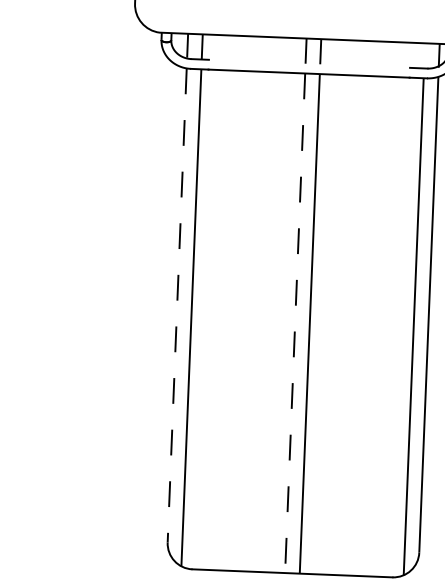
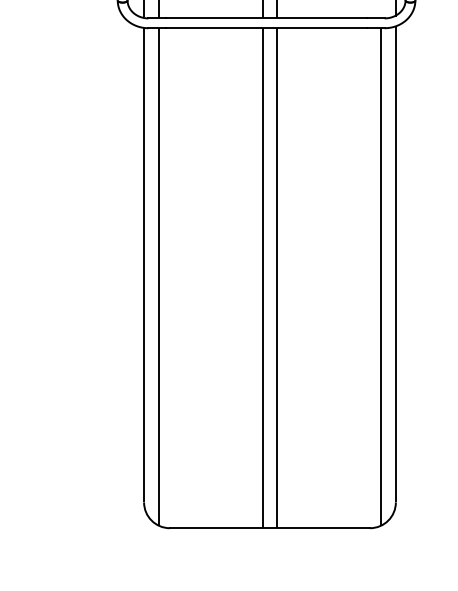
line: (309, 63) -> (266, 18), added
line: (177, 305) -> (144, 265), dashed -> solid
line: (294, 323) -> (262, 278), dashed -> solid

